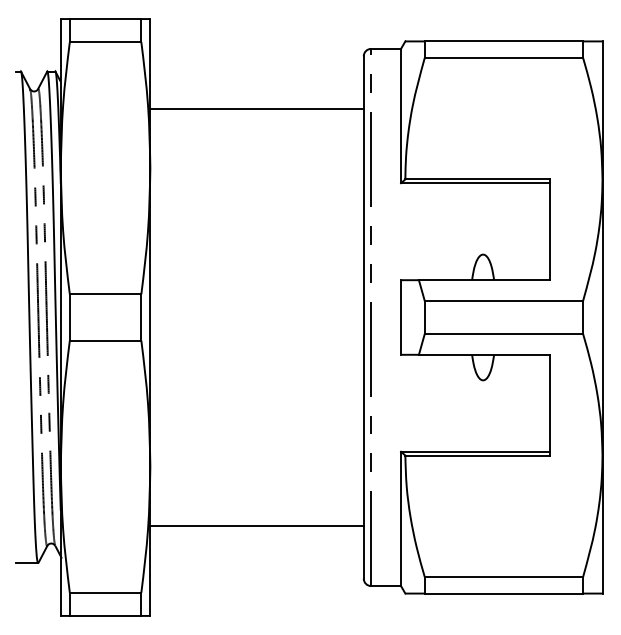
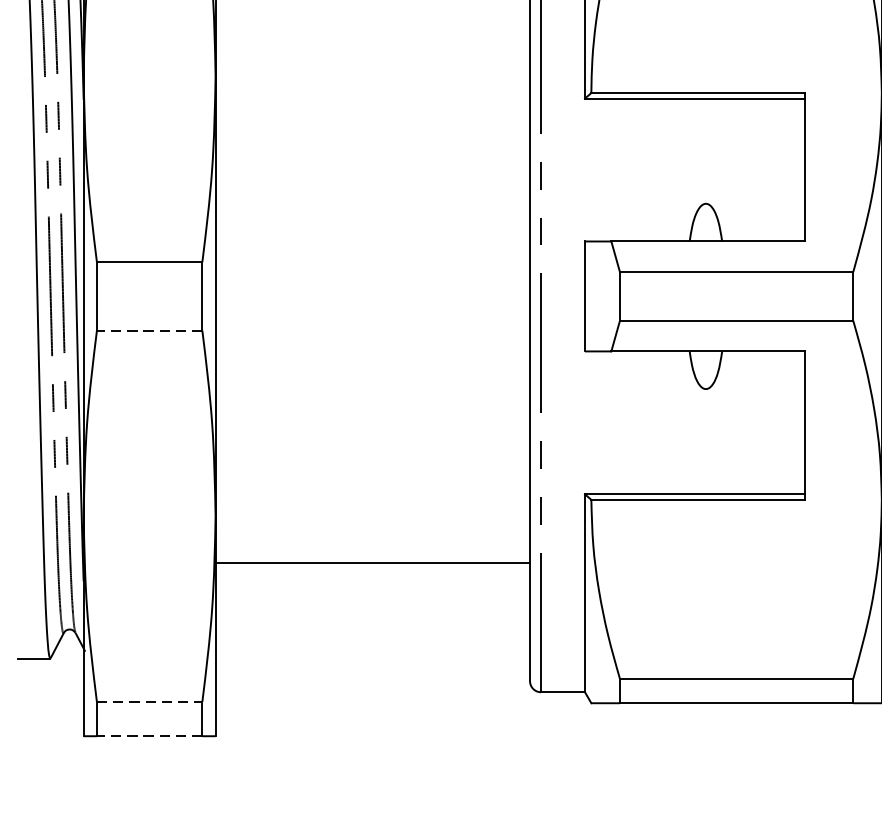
line: (105, 340) -> (149, 330), solid -> dashed
line: (256, 526) -> (372, 563), moved
line: (105, 592) -> (149, 701), solid -> dashed
line: (105, 615) -> (149, 735), solid -> dashed

